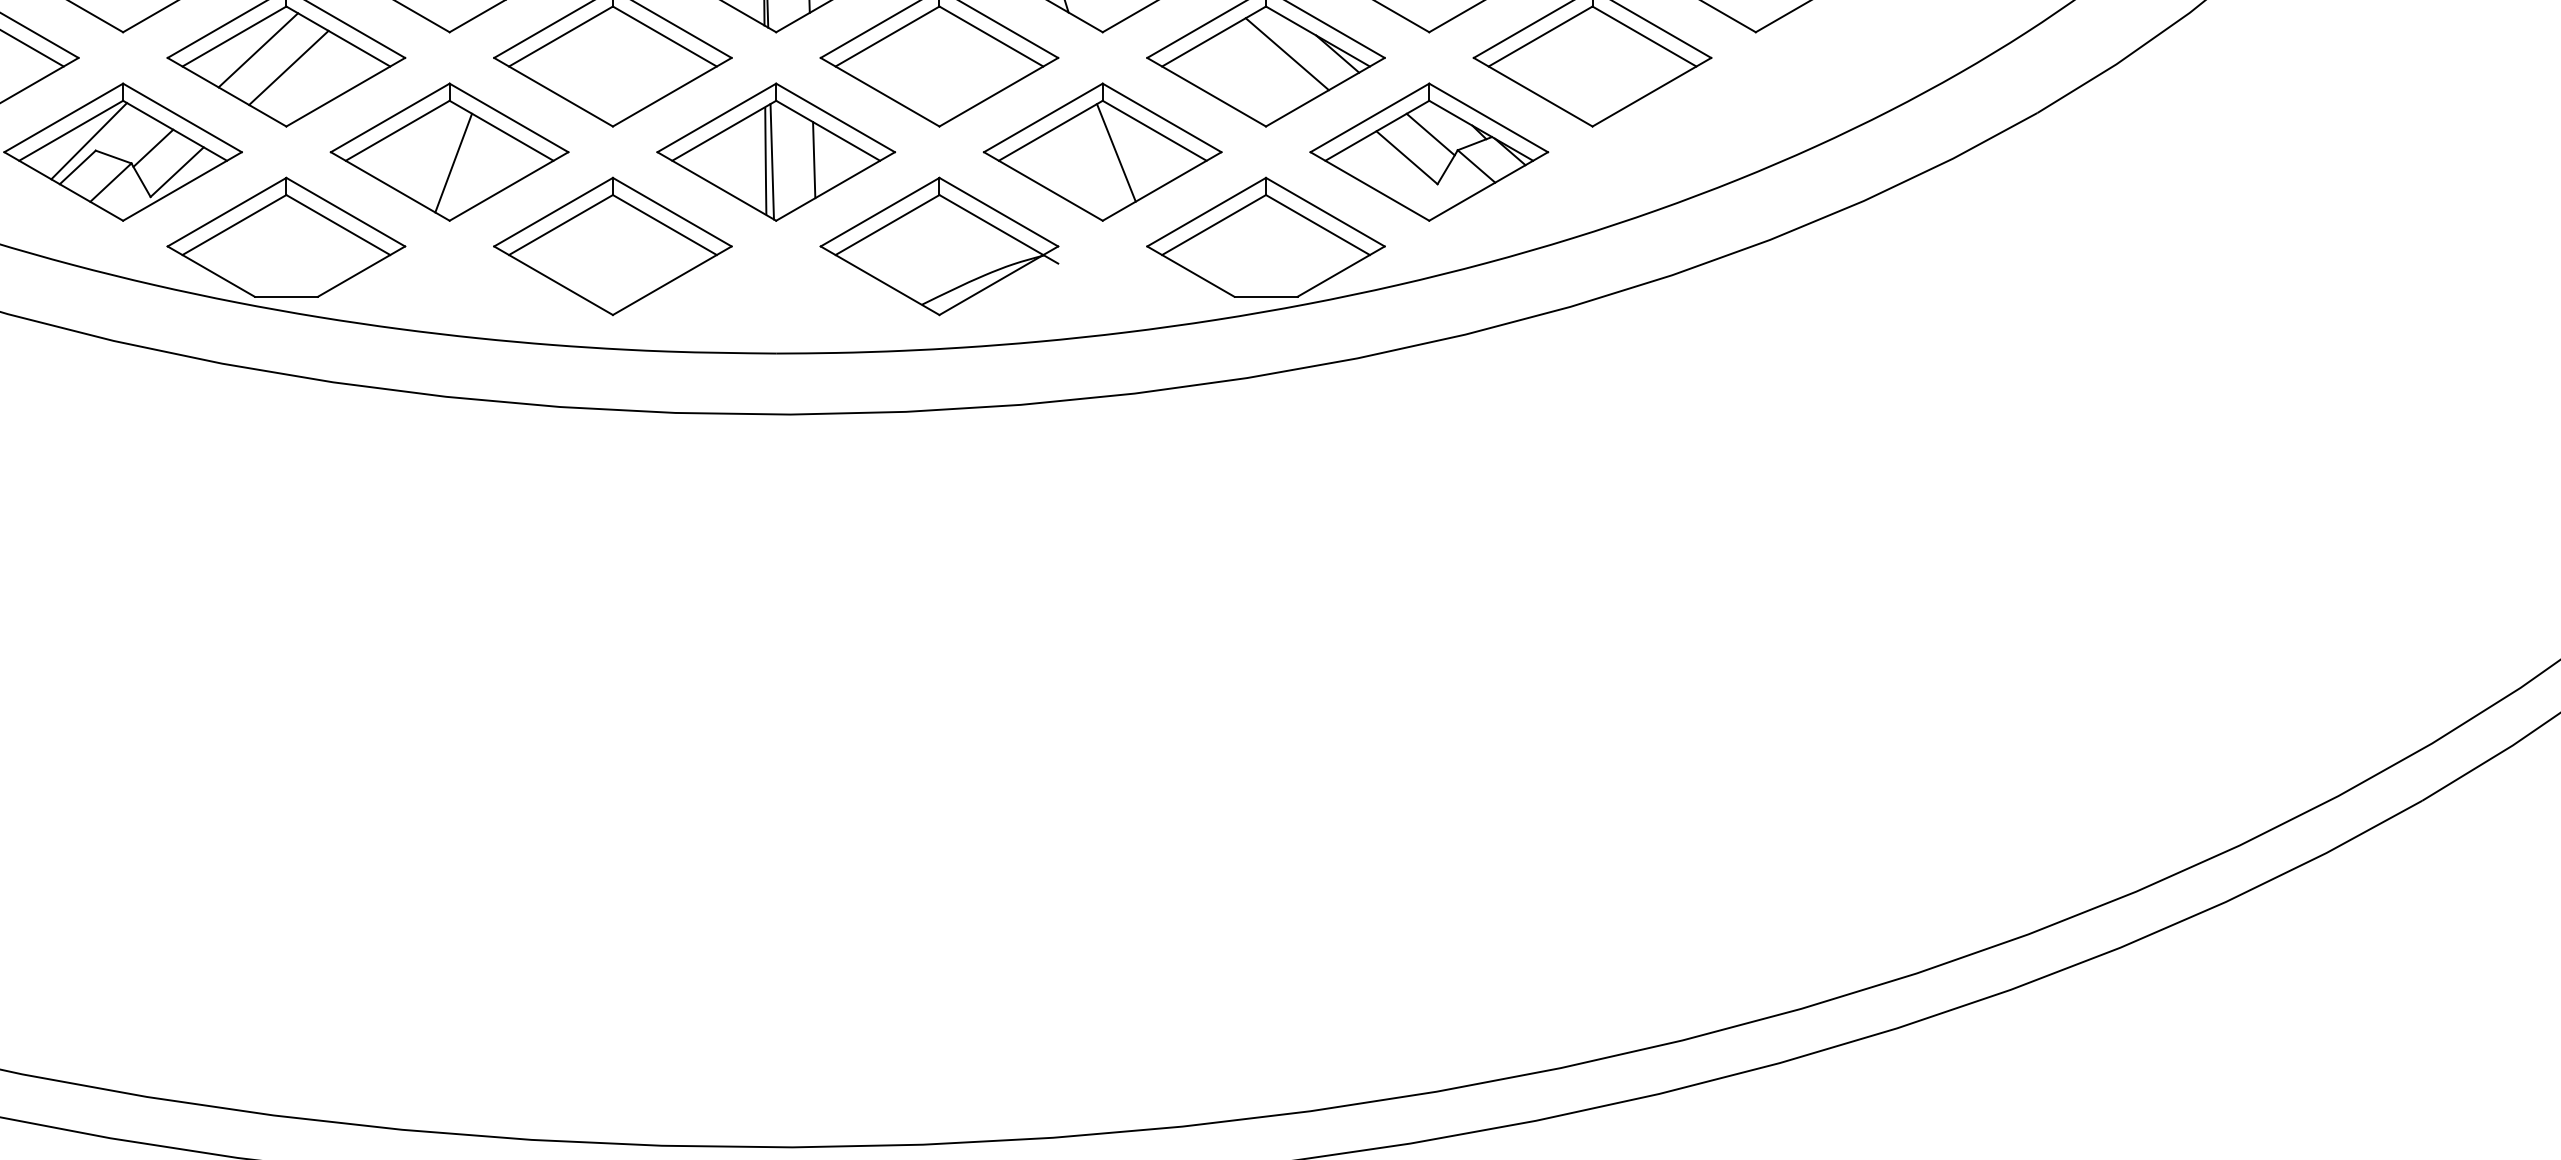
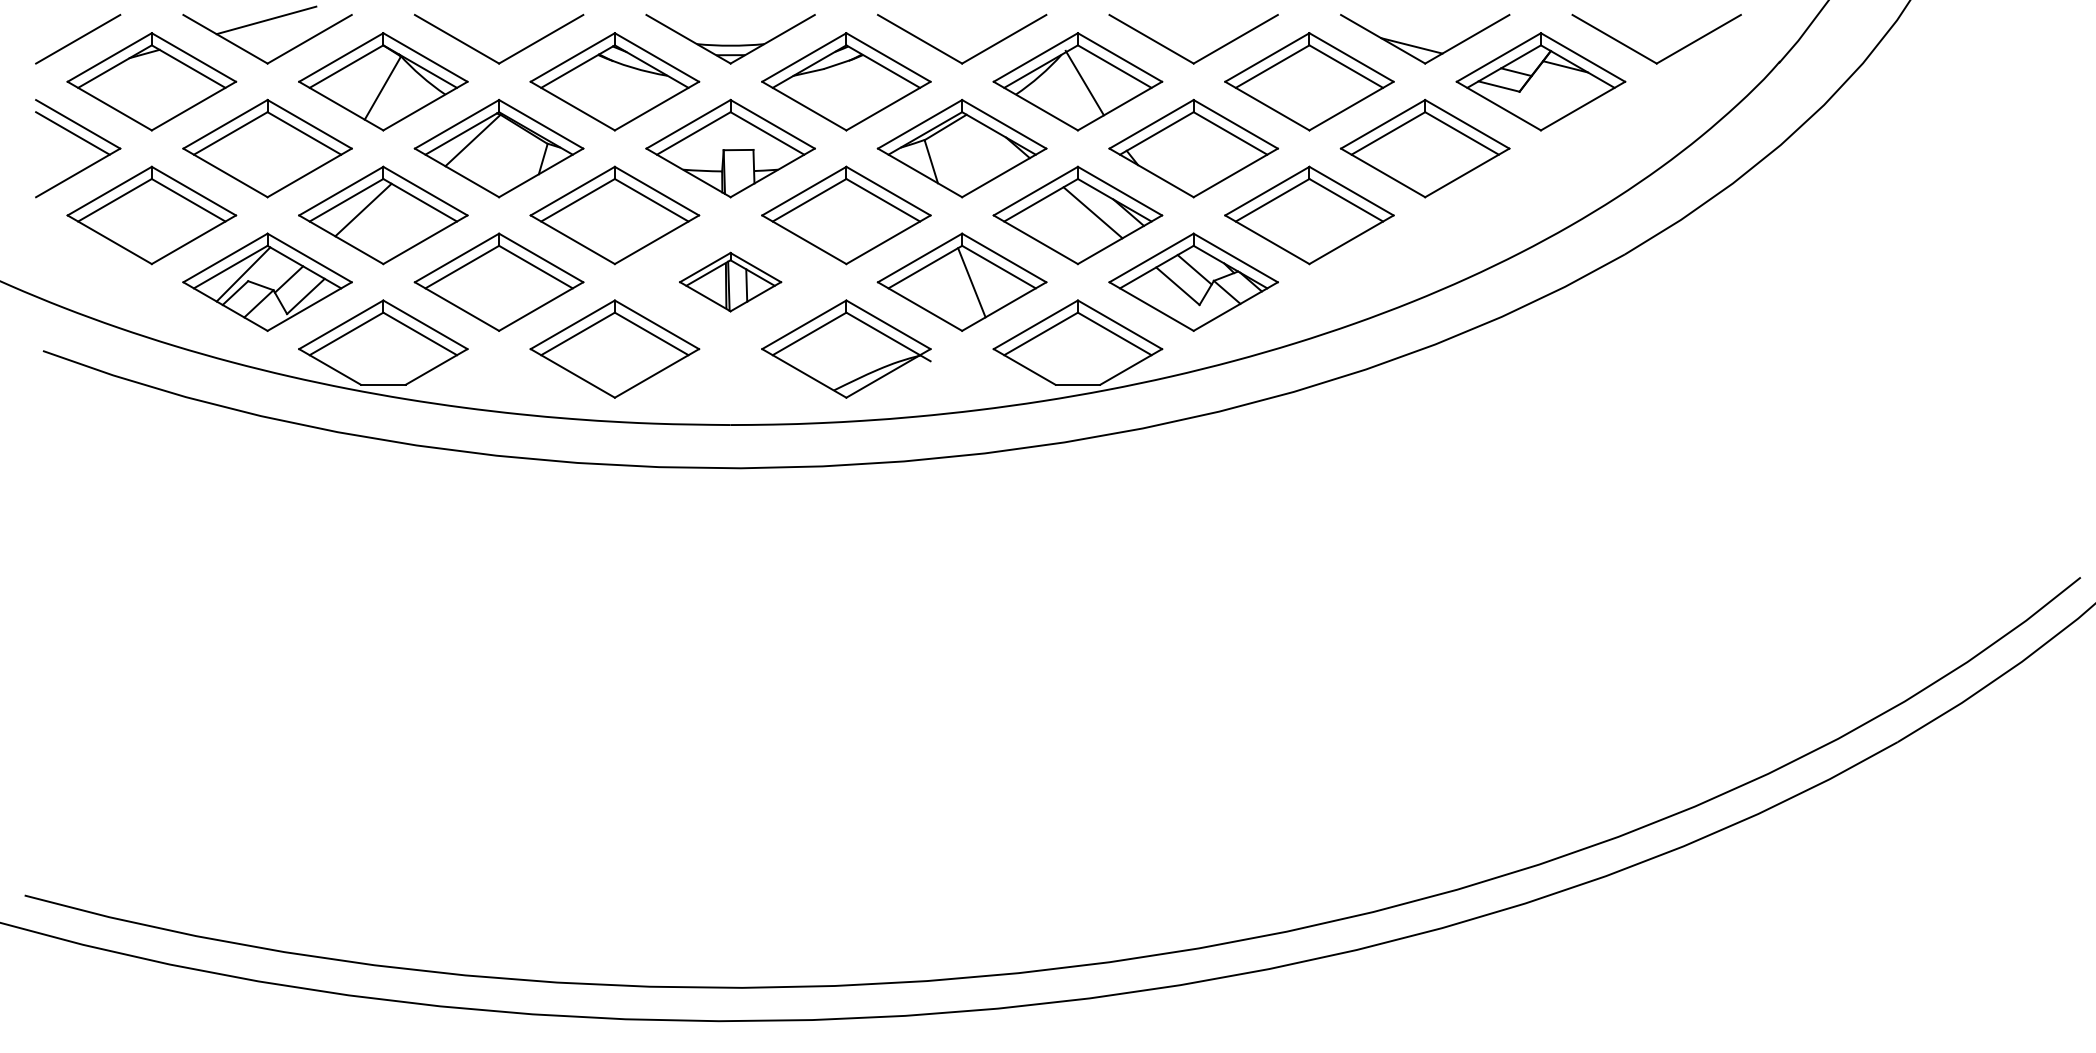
line: (288, 67) -> (384, 222), removed
part: (775, 151) -> (730, 281), size x0.6
line: (453, 163) -> (501, 290), removed

